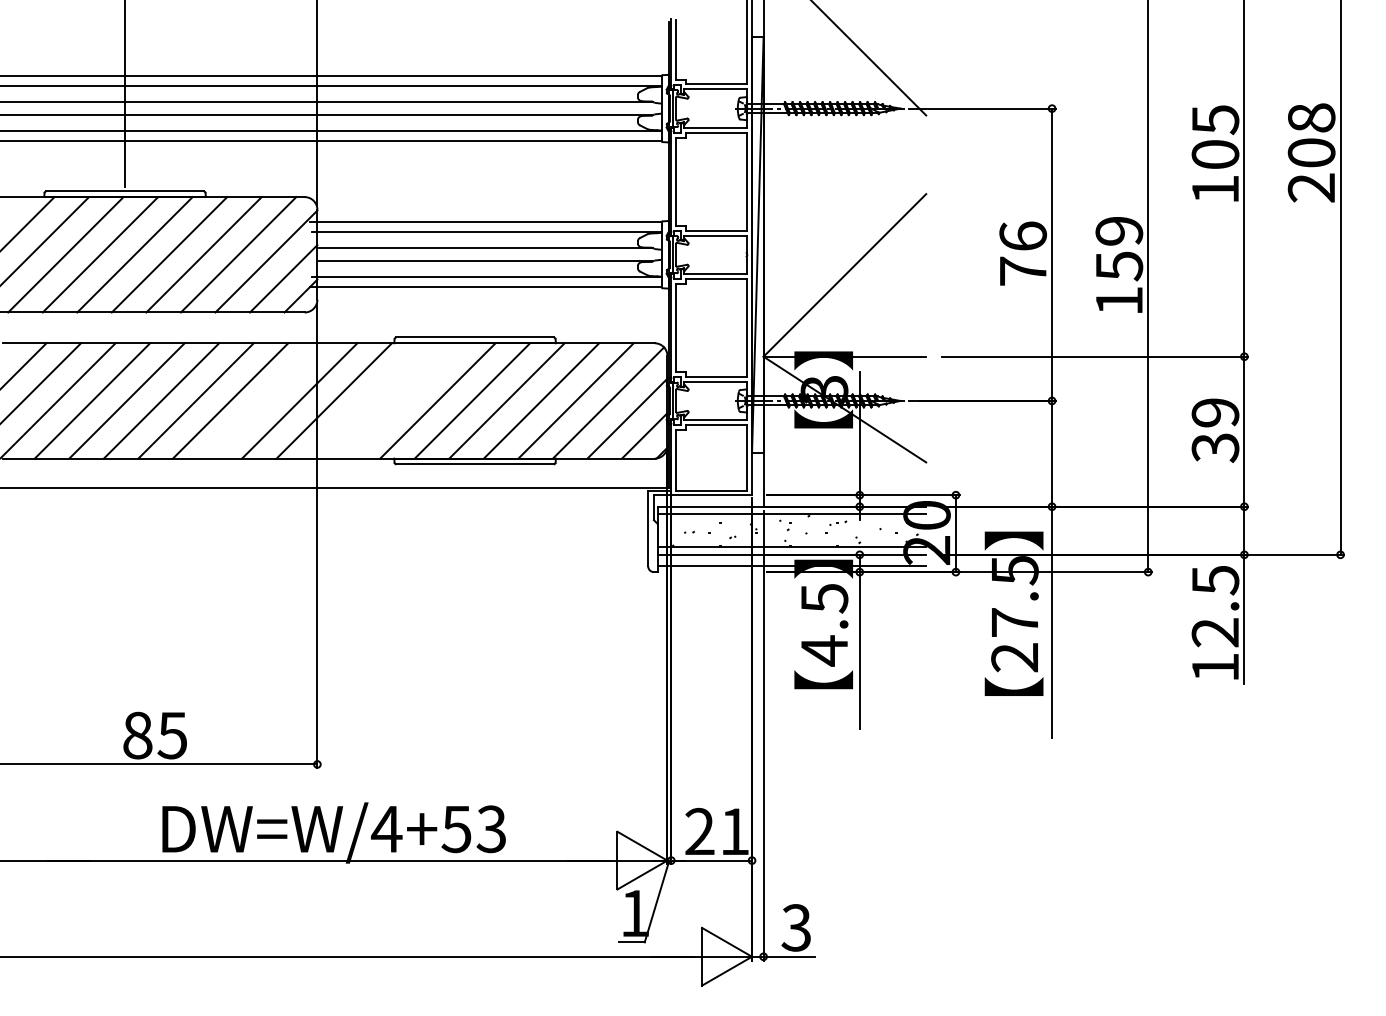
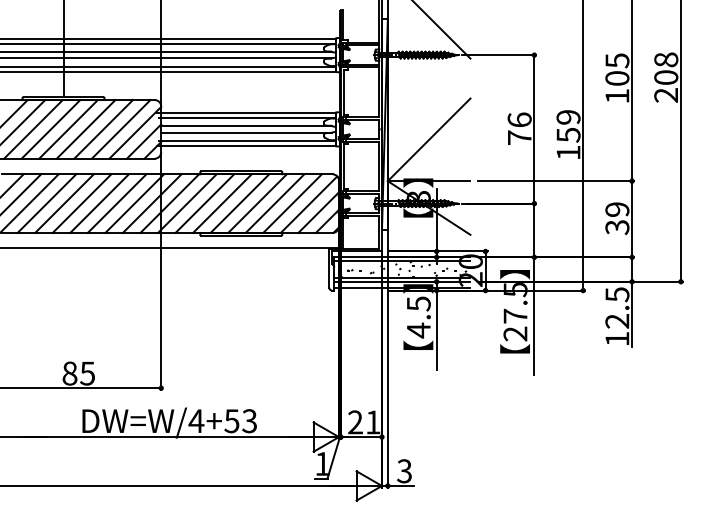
line: (264, 400) -> (134, 203), added
line: (369, 400) -> (187, 203), added
line: (402, 400) -> (204, 203), added

